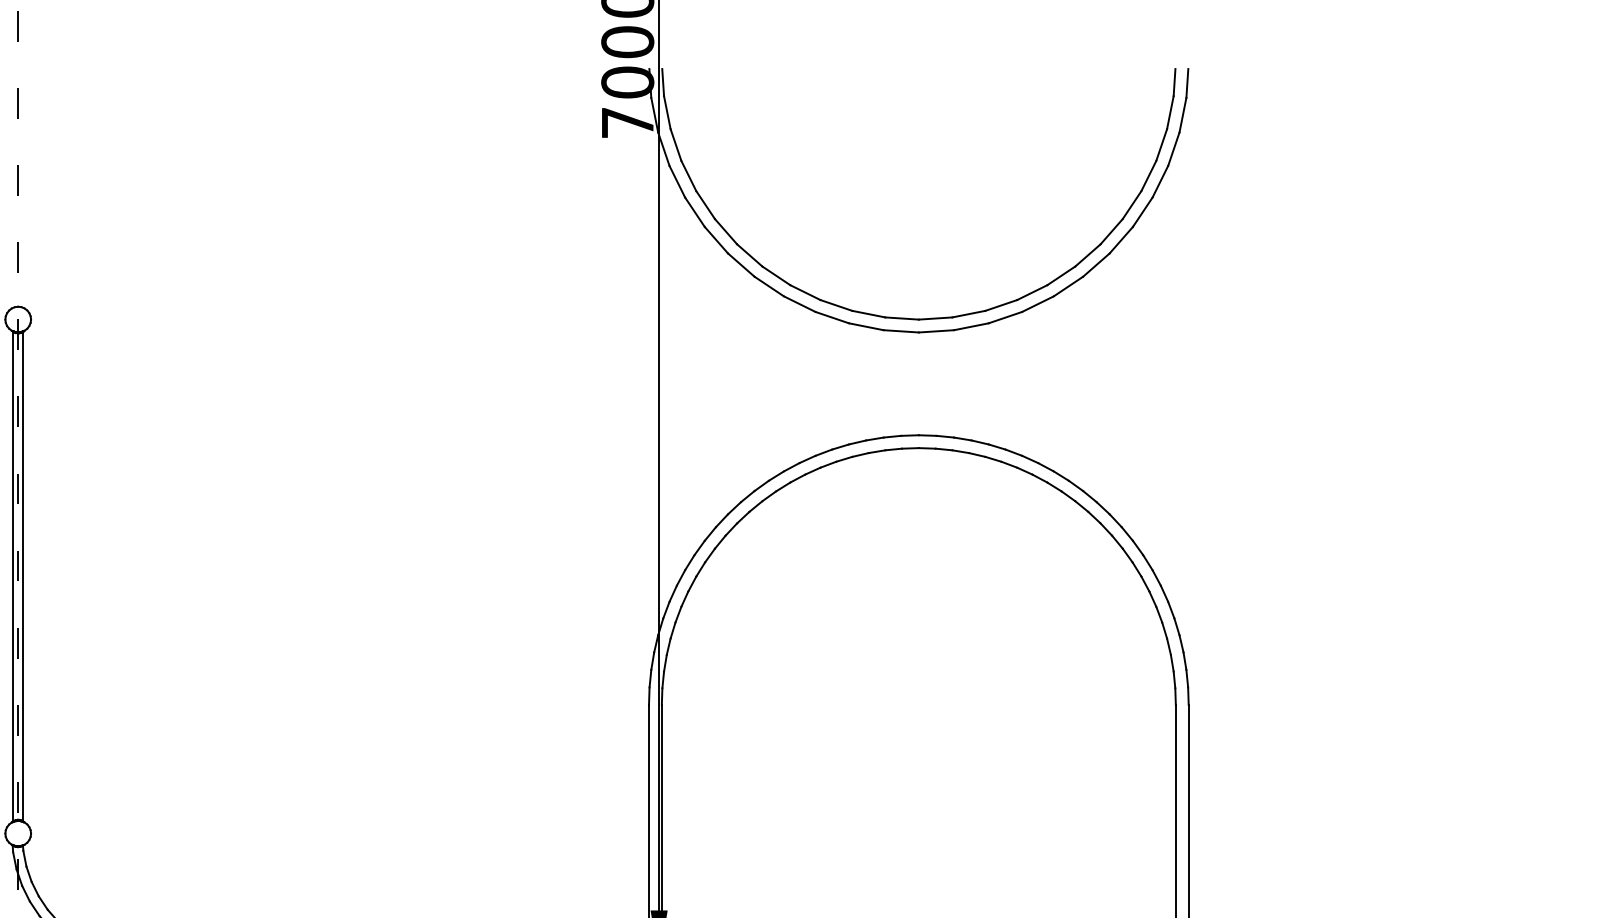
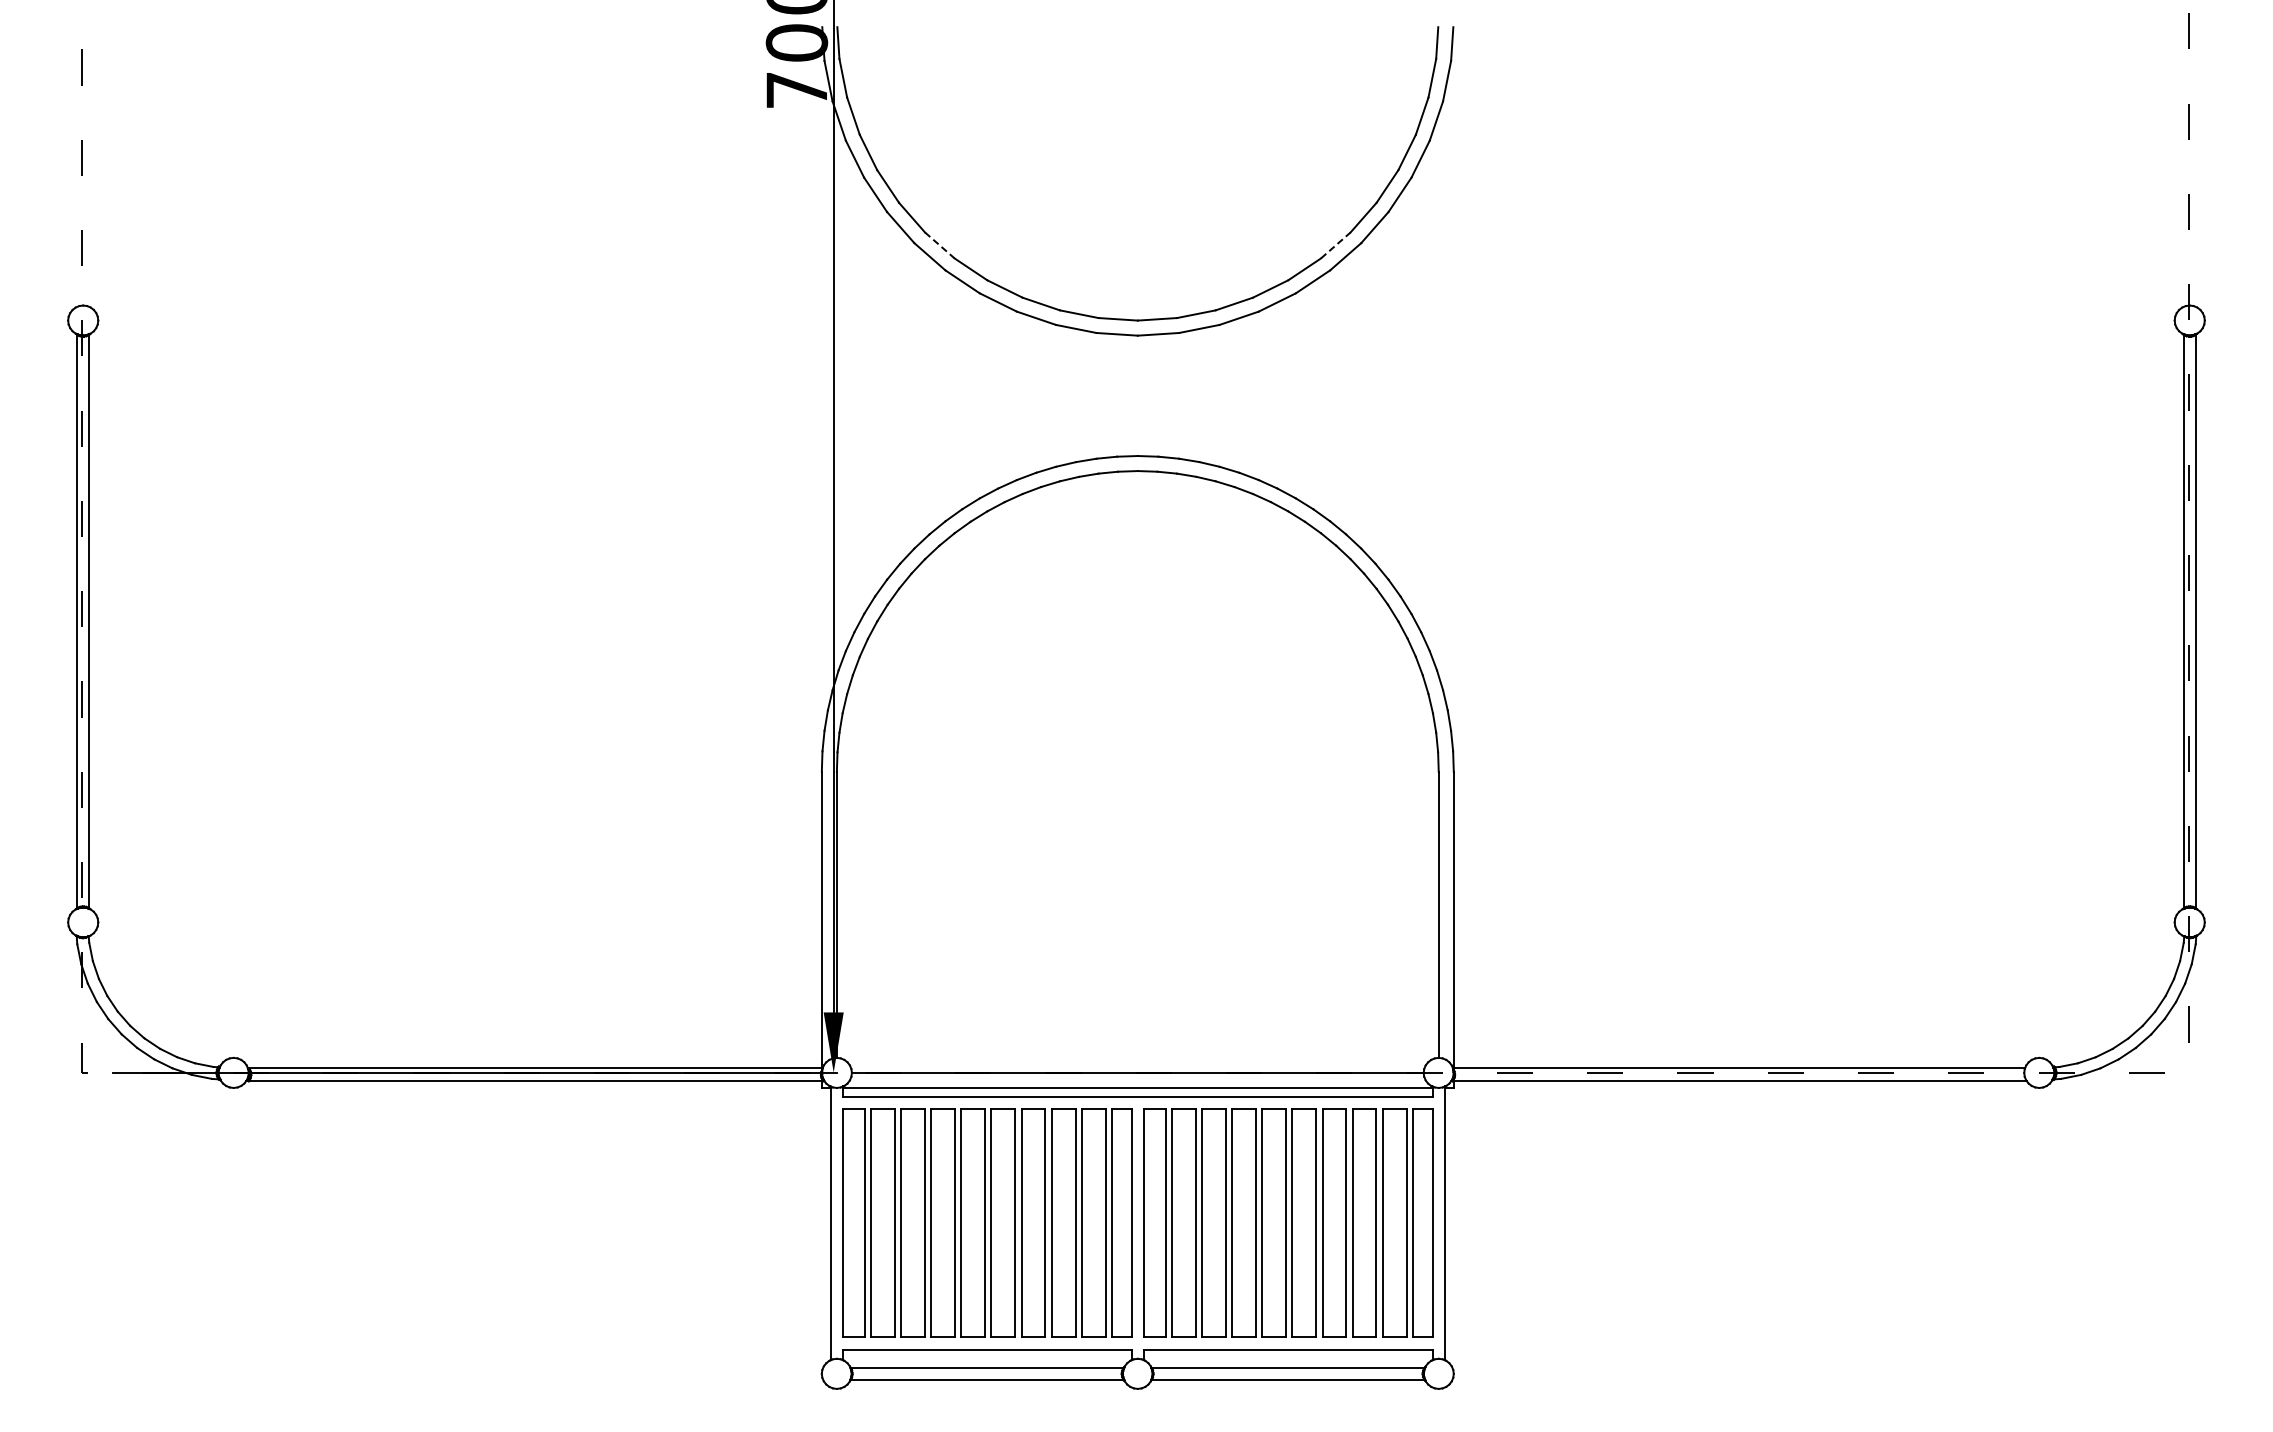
line: (749, 255) -> (939, 245), solid -> dashed
line: (1087, 255) -> (1335, 245), solid -> dashed

